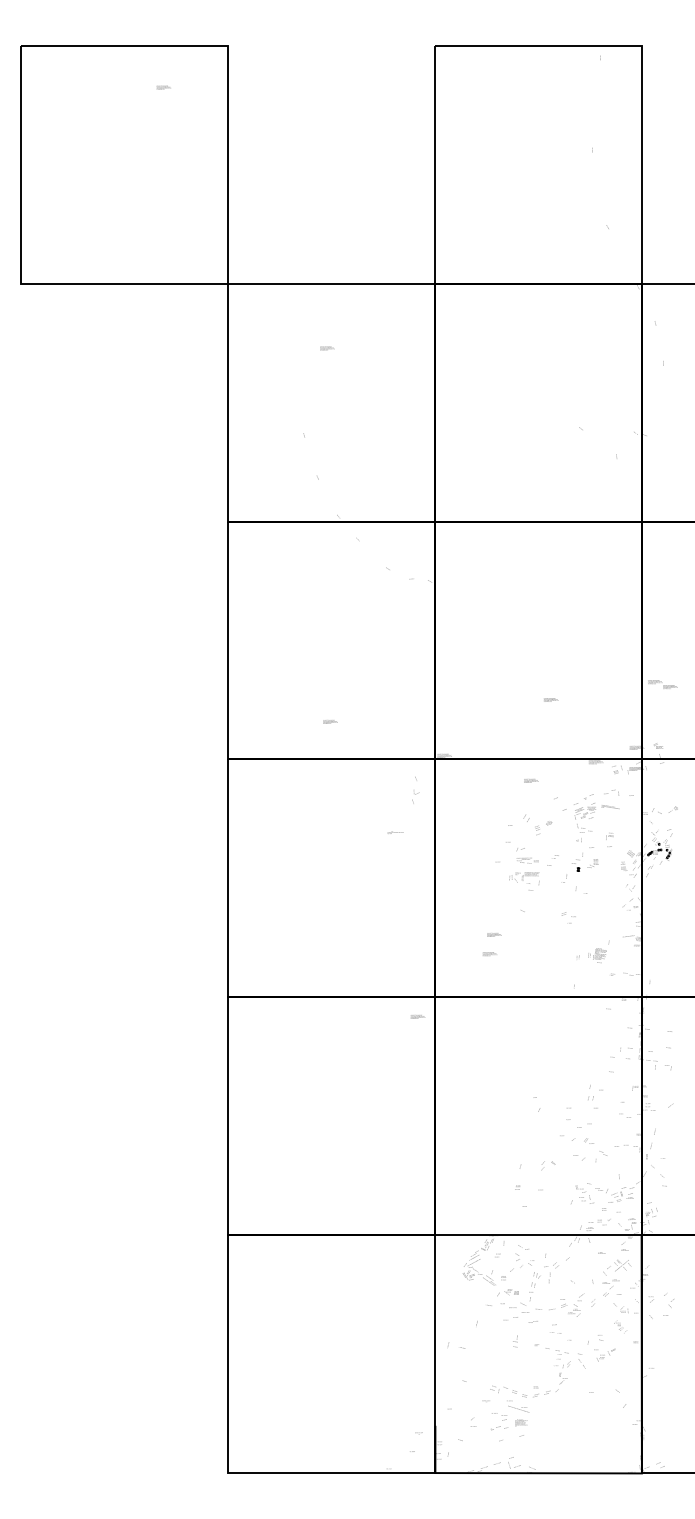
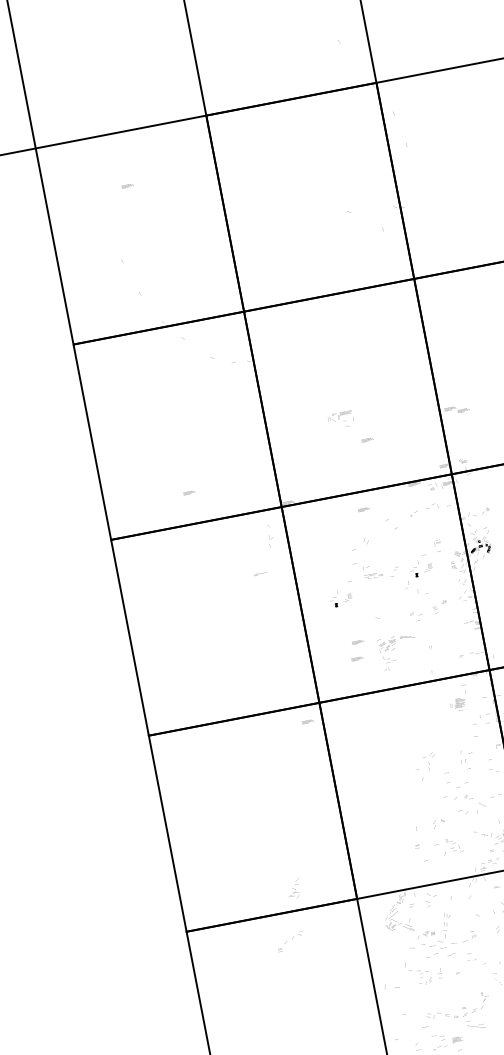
text: (596, 822) -> (398, 652), moved
text: (543, 827) -> (440, 606), moved
part: (484, 879) -> (341, 598), added
text: (524, 881) -> (340, 419), moved
text: (598, 951) -> (458, 701), moved
text: (582, 1194) -> (452, 845), moved
text: (517, 1269) -> (290, 940), moved
text: (551, 1272) -> (429, 761), moved
text: (575, 1305) -> (293, 889), moved
text: (558, 1357) -> (420, 976), moved
text: (518, 1406) -> (476, 1024), moved

